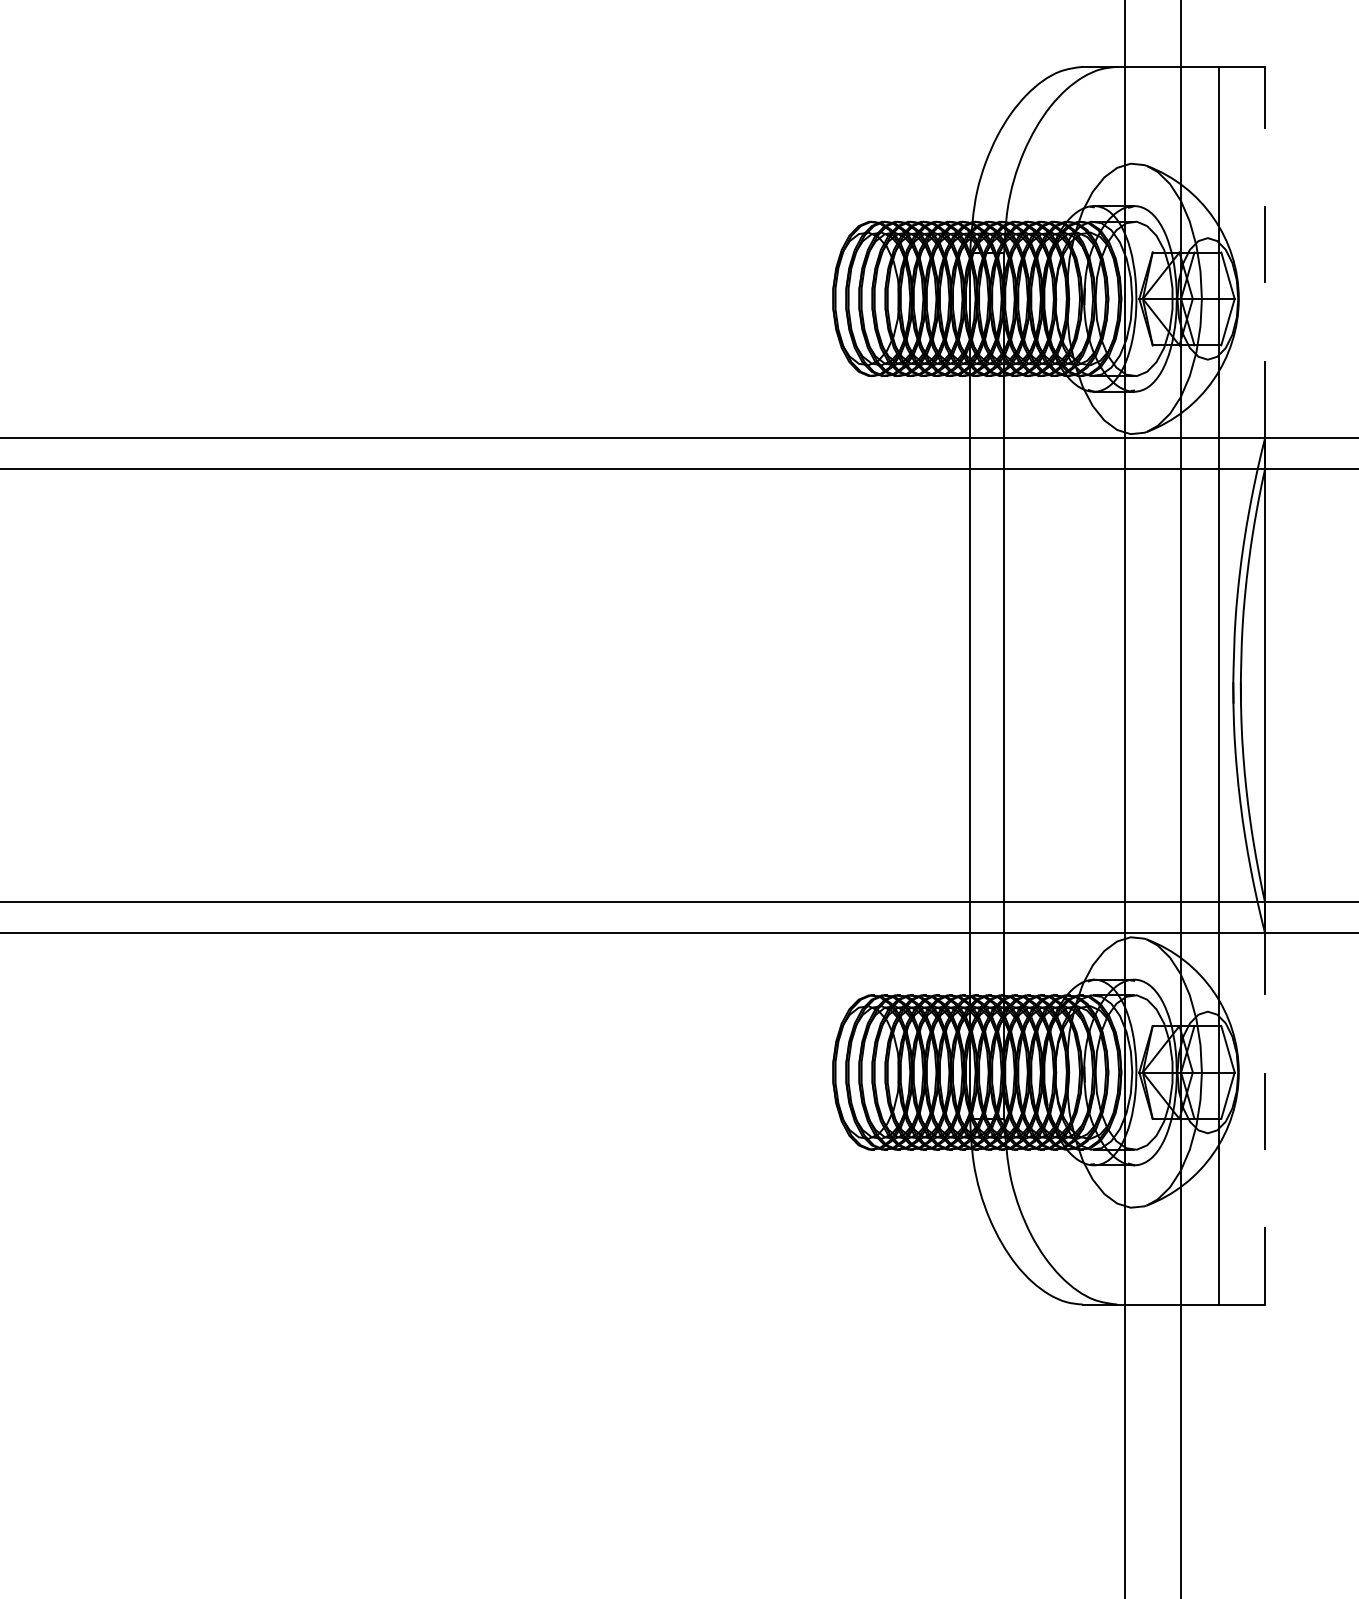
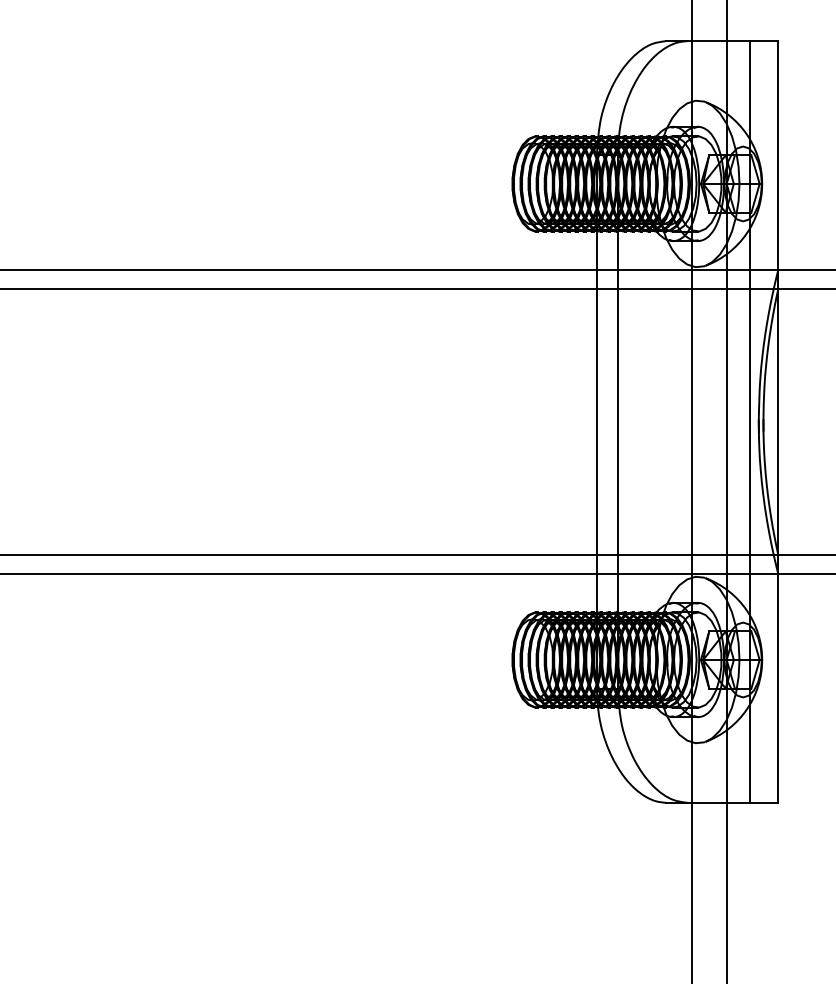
line: (1265, 251) -> (778, 154), dashed -> solid
line: (1265, 1118) -> (778, 688), dashed -> solid

